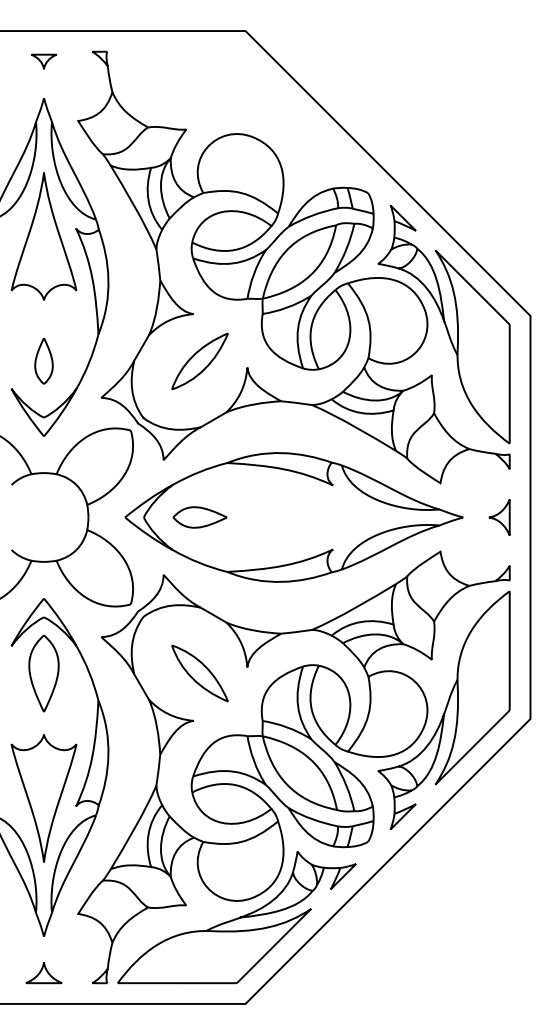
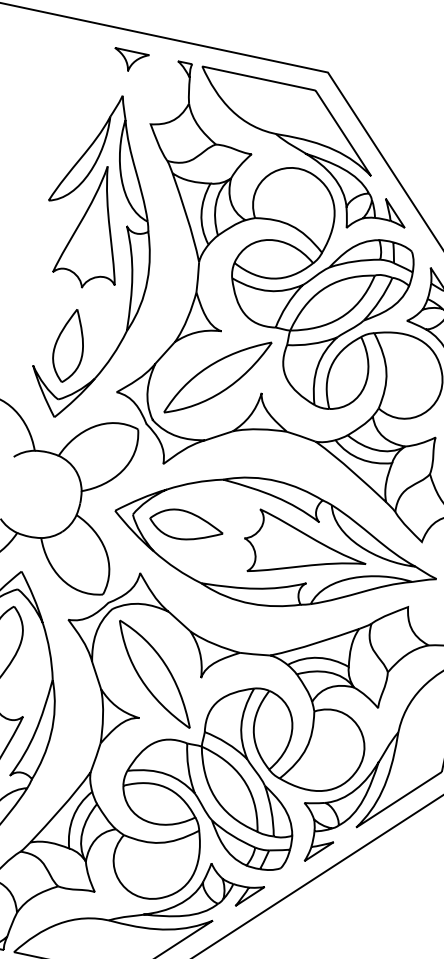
part: (43, 61) -> (129, 60), size x1.43
part: (236, 116) -> (302, 151), added
part: (43, 360) -> (69, 345), size x1.67
part: (199, 361) -> (217, 377), size x1.67
part: (199, 517) -> (185, 525), size x1.43
part: (324, 517) -> (304, 551), added
part: (199, 673) -> (154, 674), size x1.67

